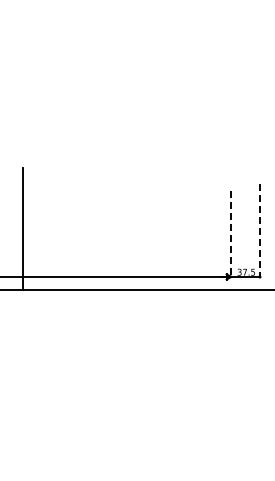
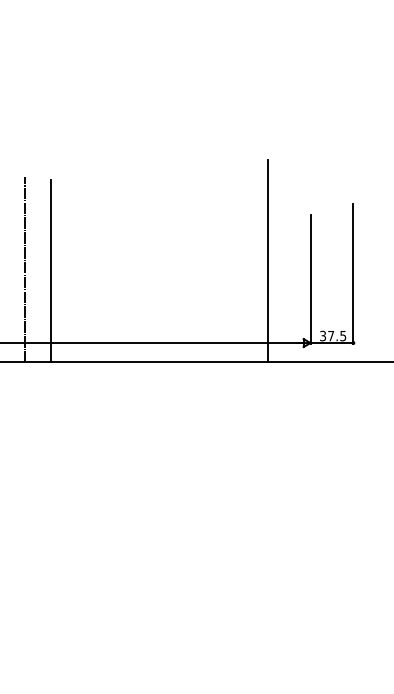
line: (202, 221) -> (267, 260), added
line: (40, 227) -> (24, 269), added
line: (57, 228) -> (50, 270), added
line: (259, 230) -> (352, 273), dashed -> solid
line: (231, 235) -> (310, 281), dashed -> solid

